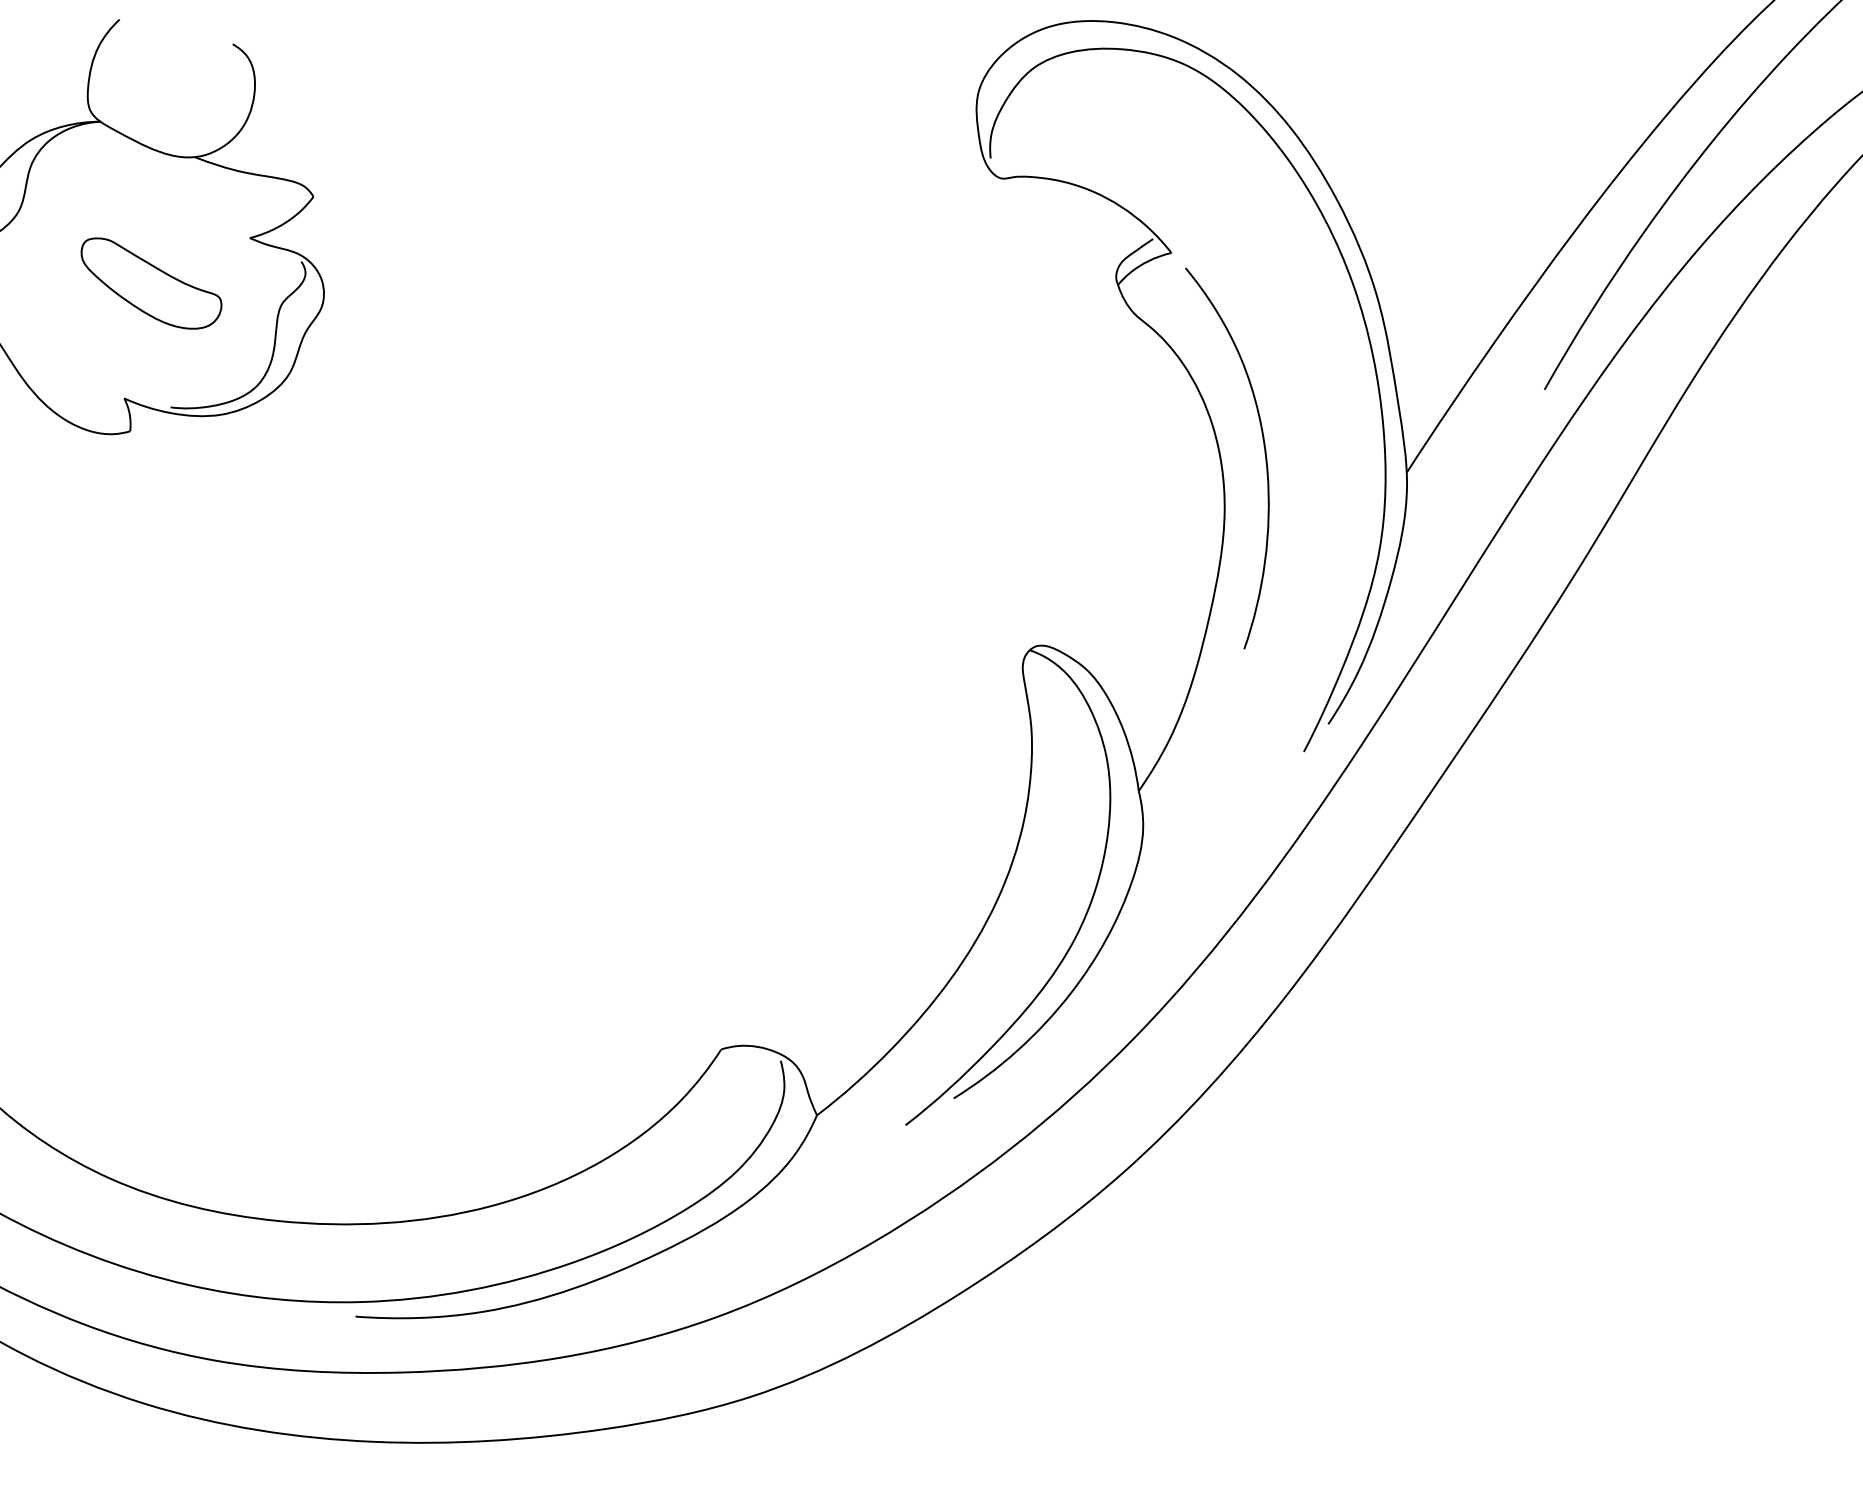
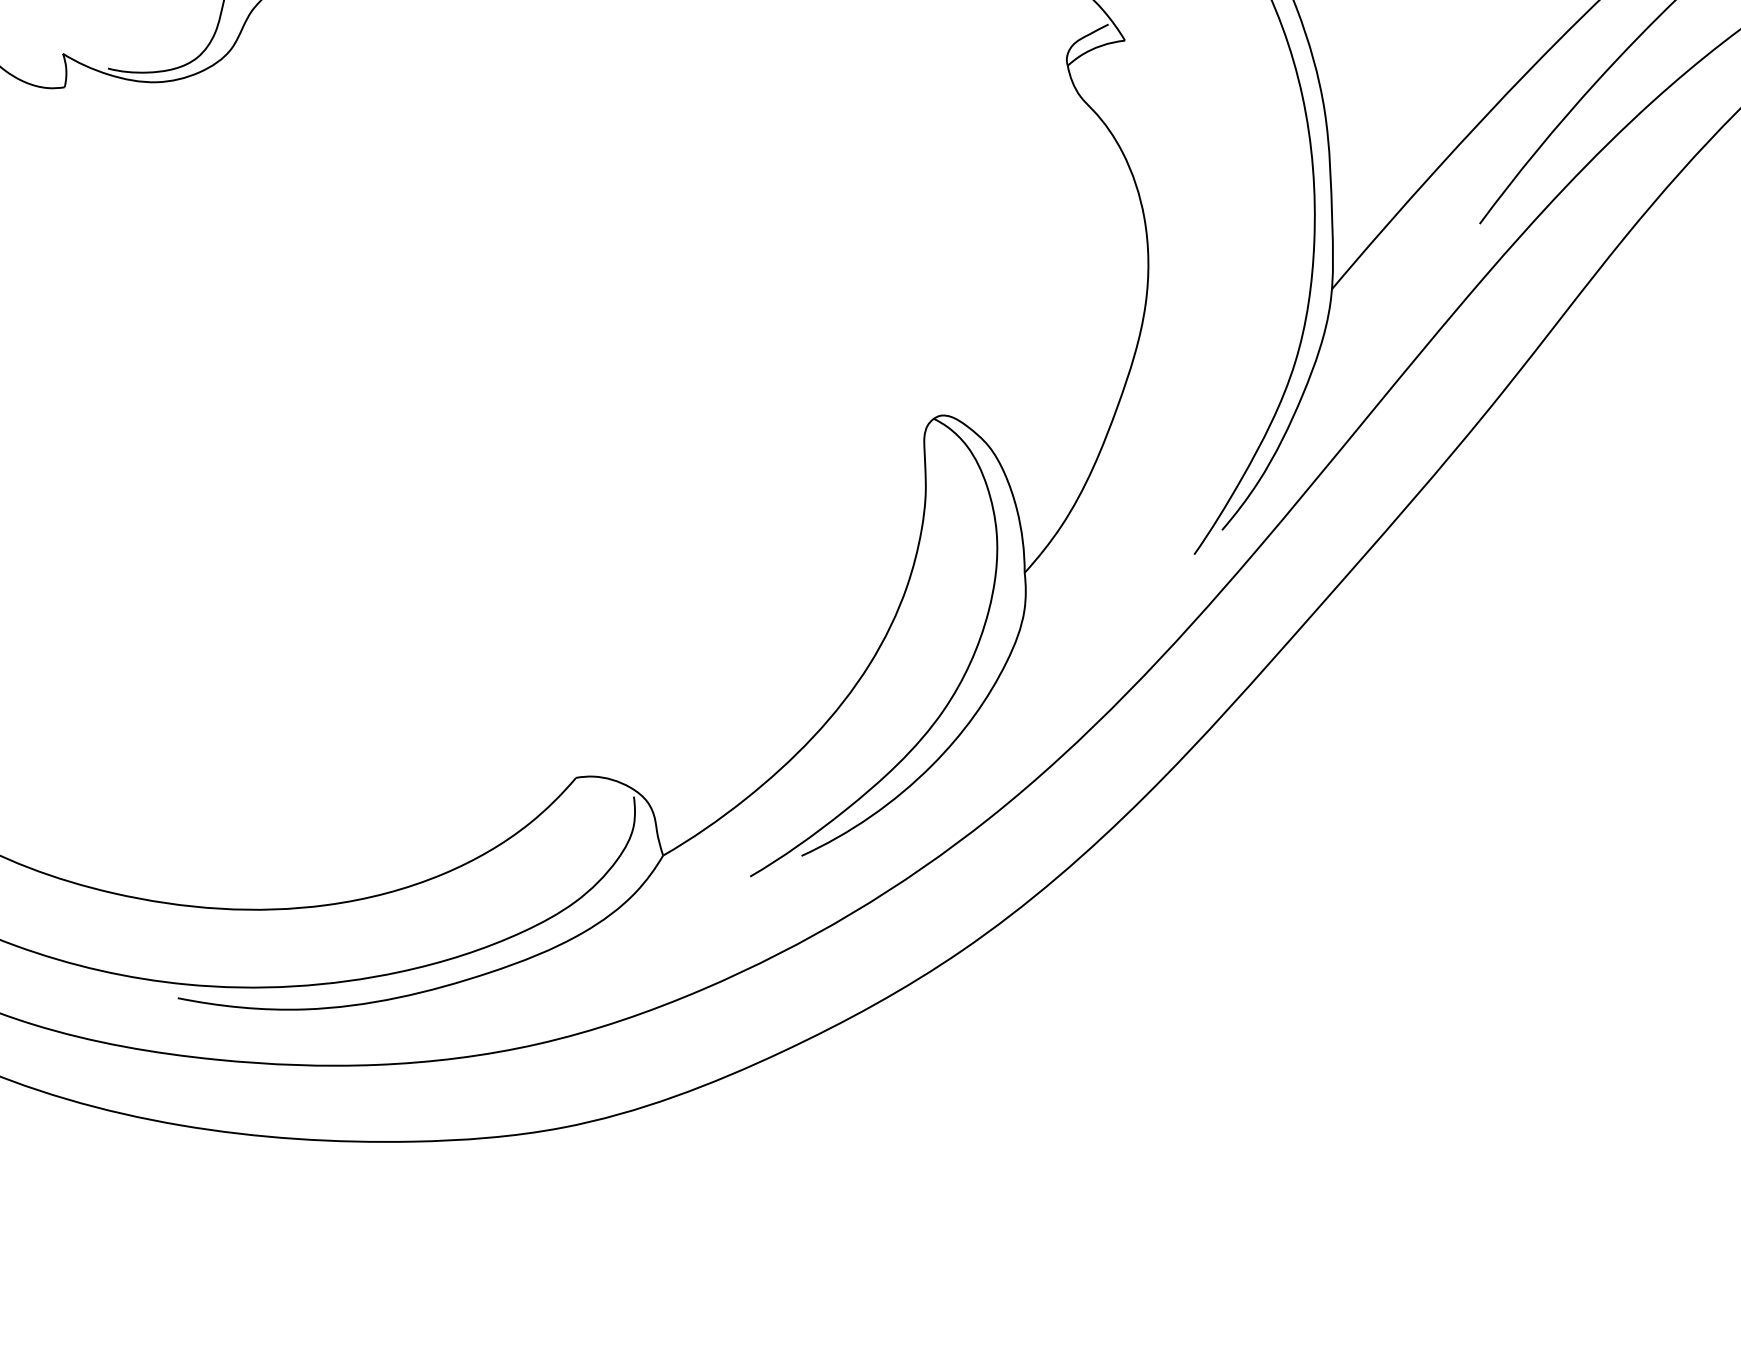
curve: (1264, 454) -> (1192, 253), removed

